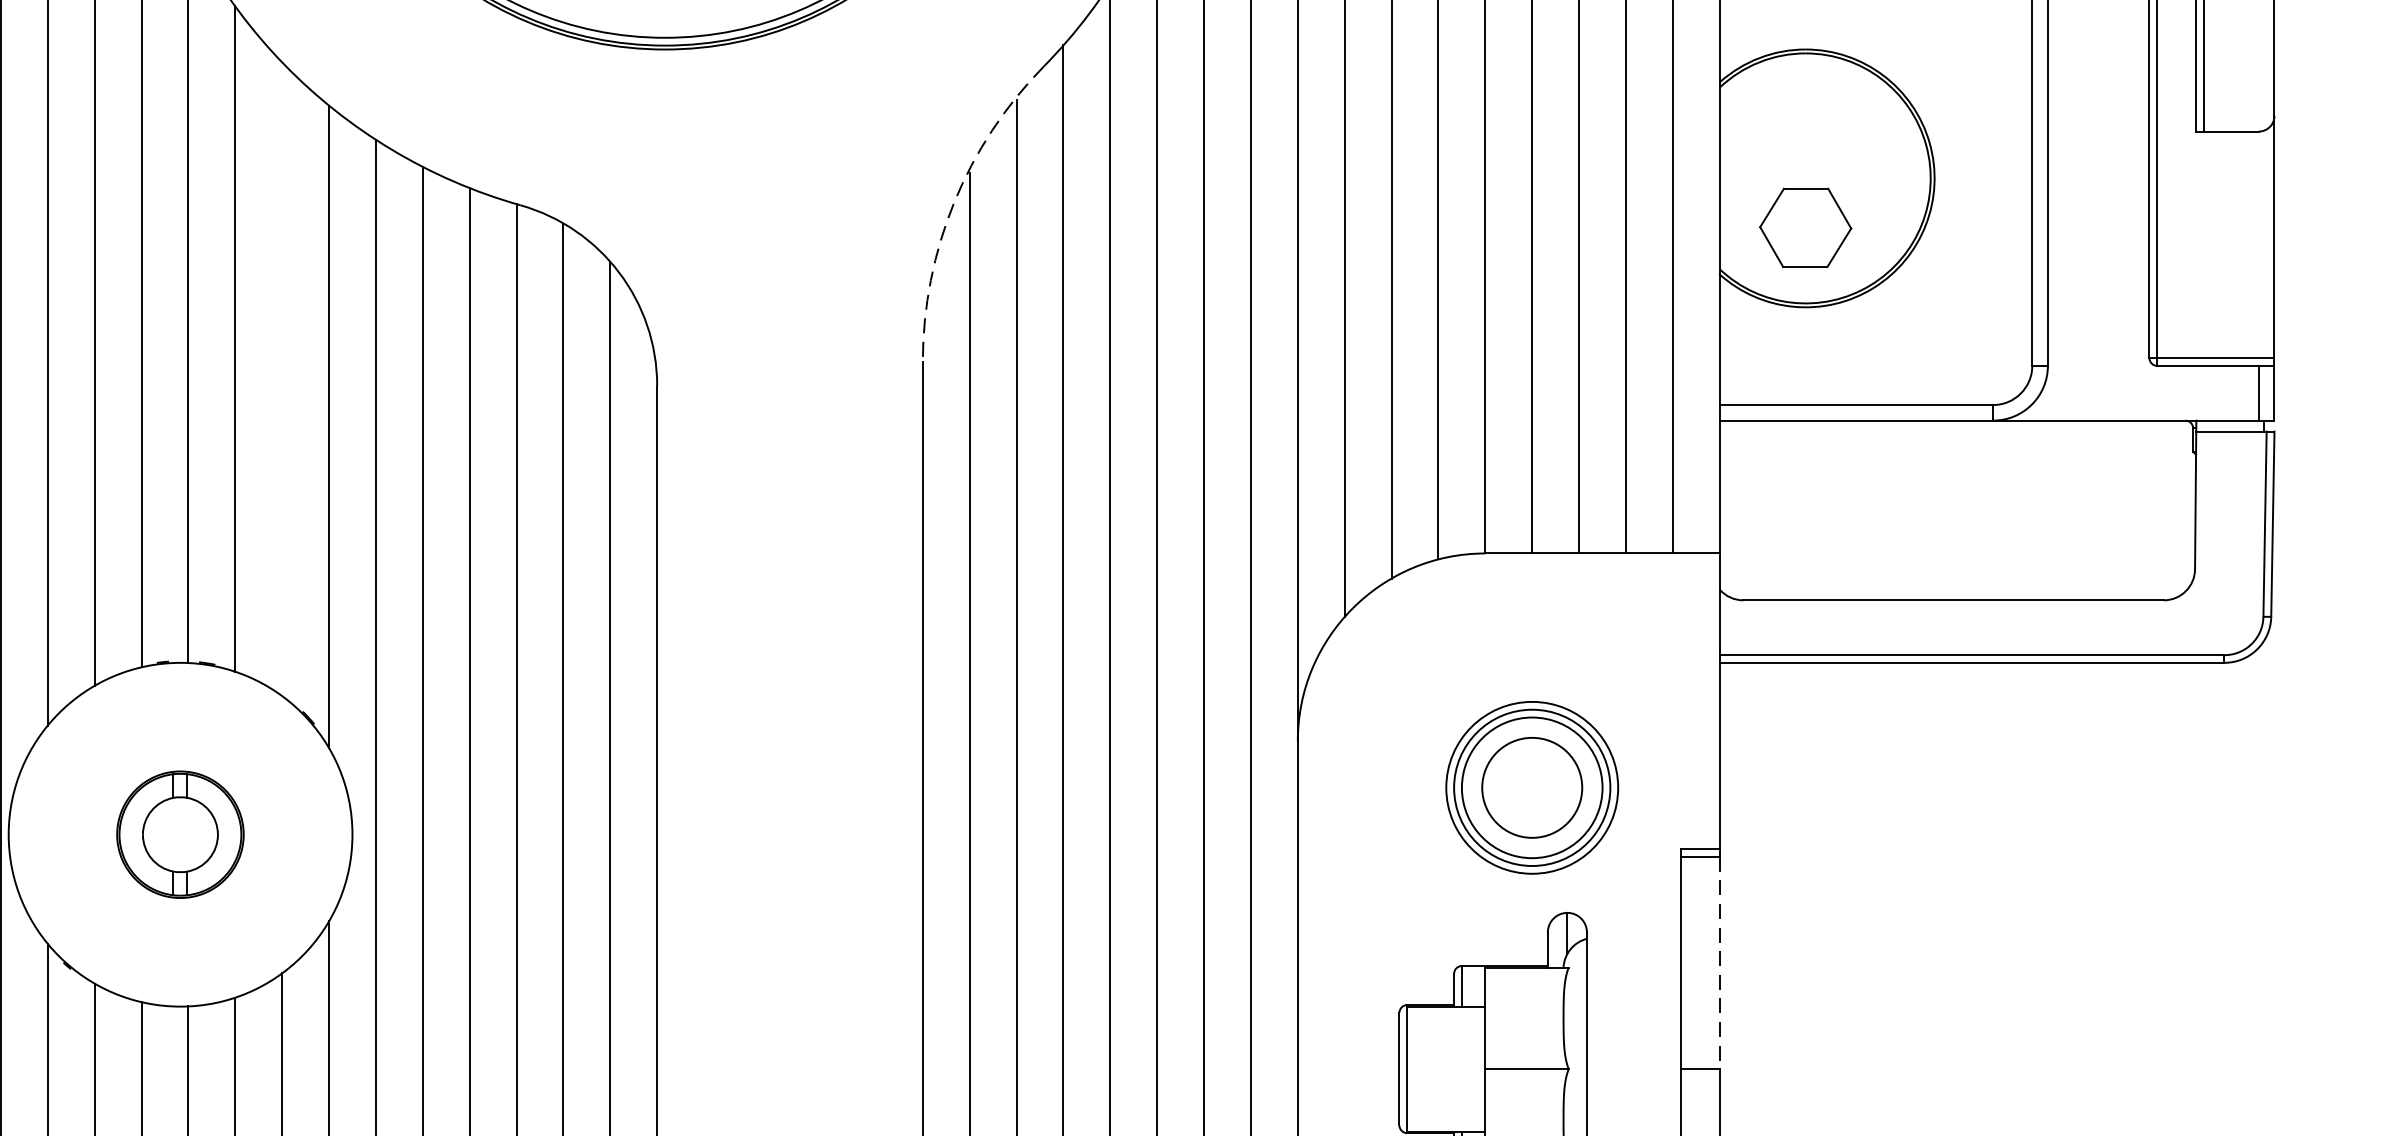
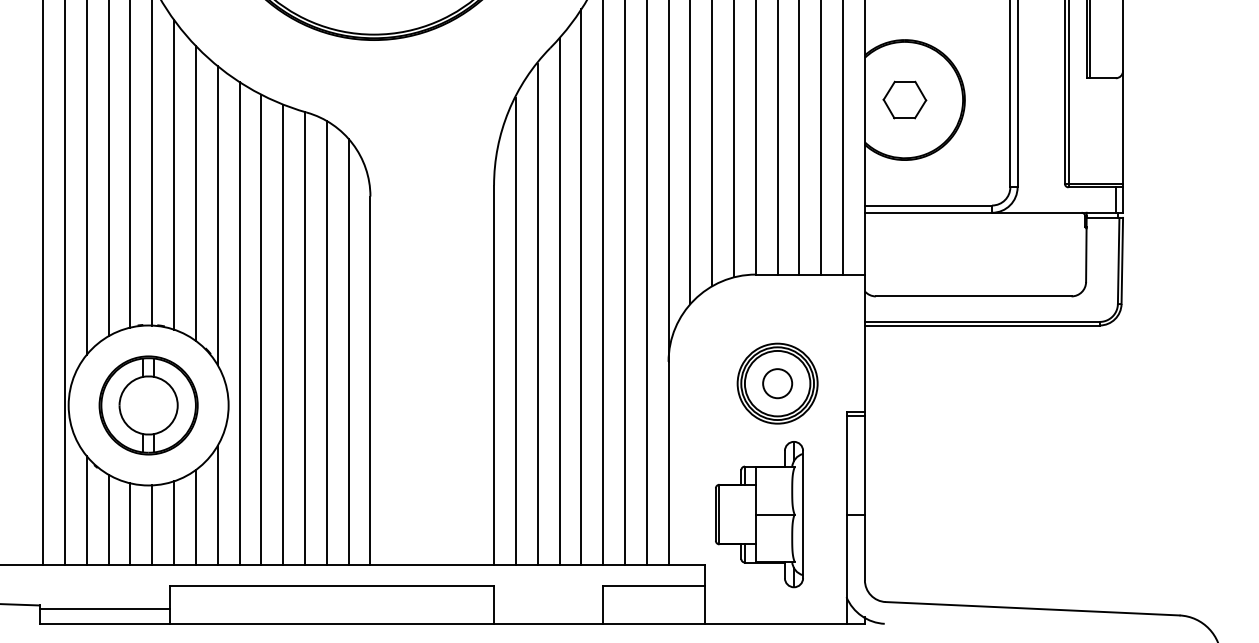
arc: (953, 202) -> (508, 111), dashed -> solid
part: (1804, 226) -> (904, 99), moved
line: (281, 379) -> (195, 193), added
circle: (1531, 787) -> (777, 383), size x0.62
part: (180, 834) -> (148, 405), size x1.67
line: (1718, 963) -> (864, 465), dashed -> solid

